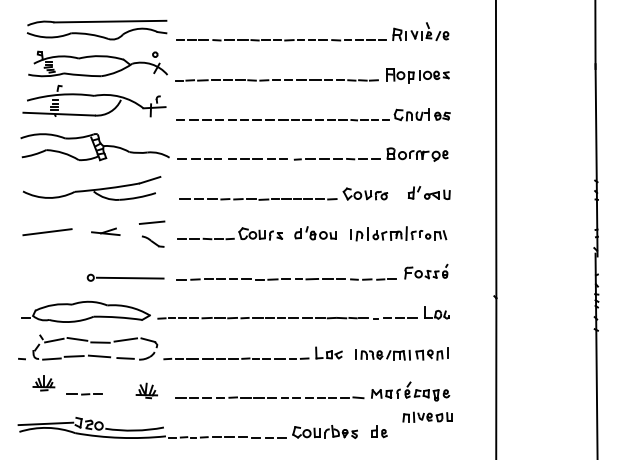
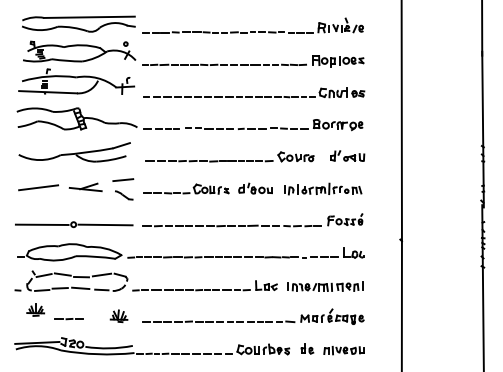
part: (105, 231) -> (85, 187), size x1.43
line: (51, 277) -> (41, 224), added
part: (427, 416) -> (343, 349), moved

